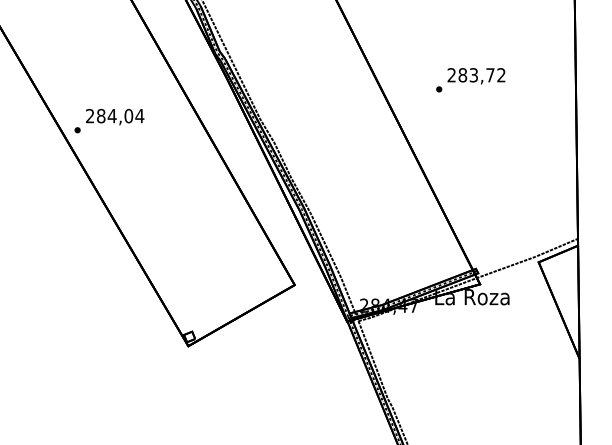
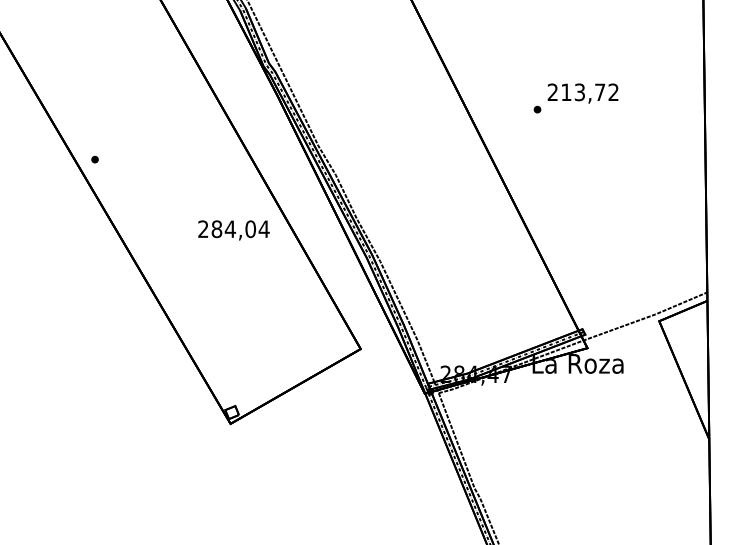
text: (462, 75) -> (565, 92), 283,72 -> 213,72
text: (115, 116) -> (234, 229), moved

